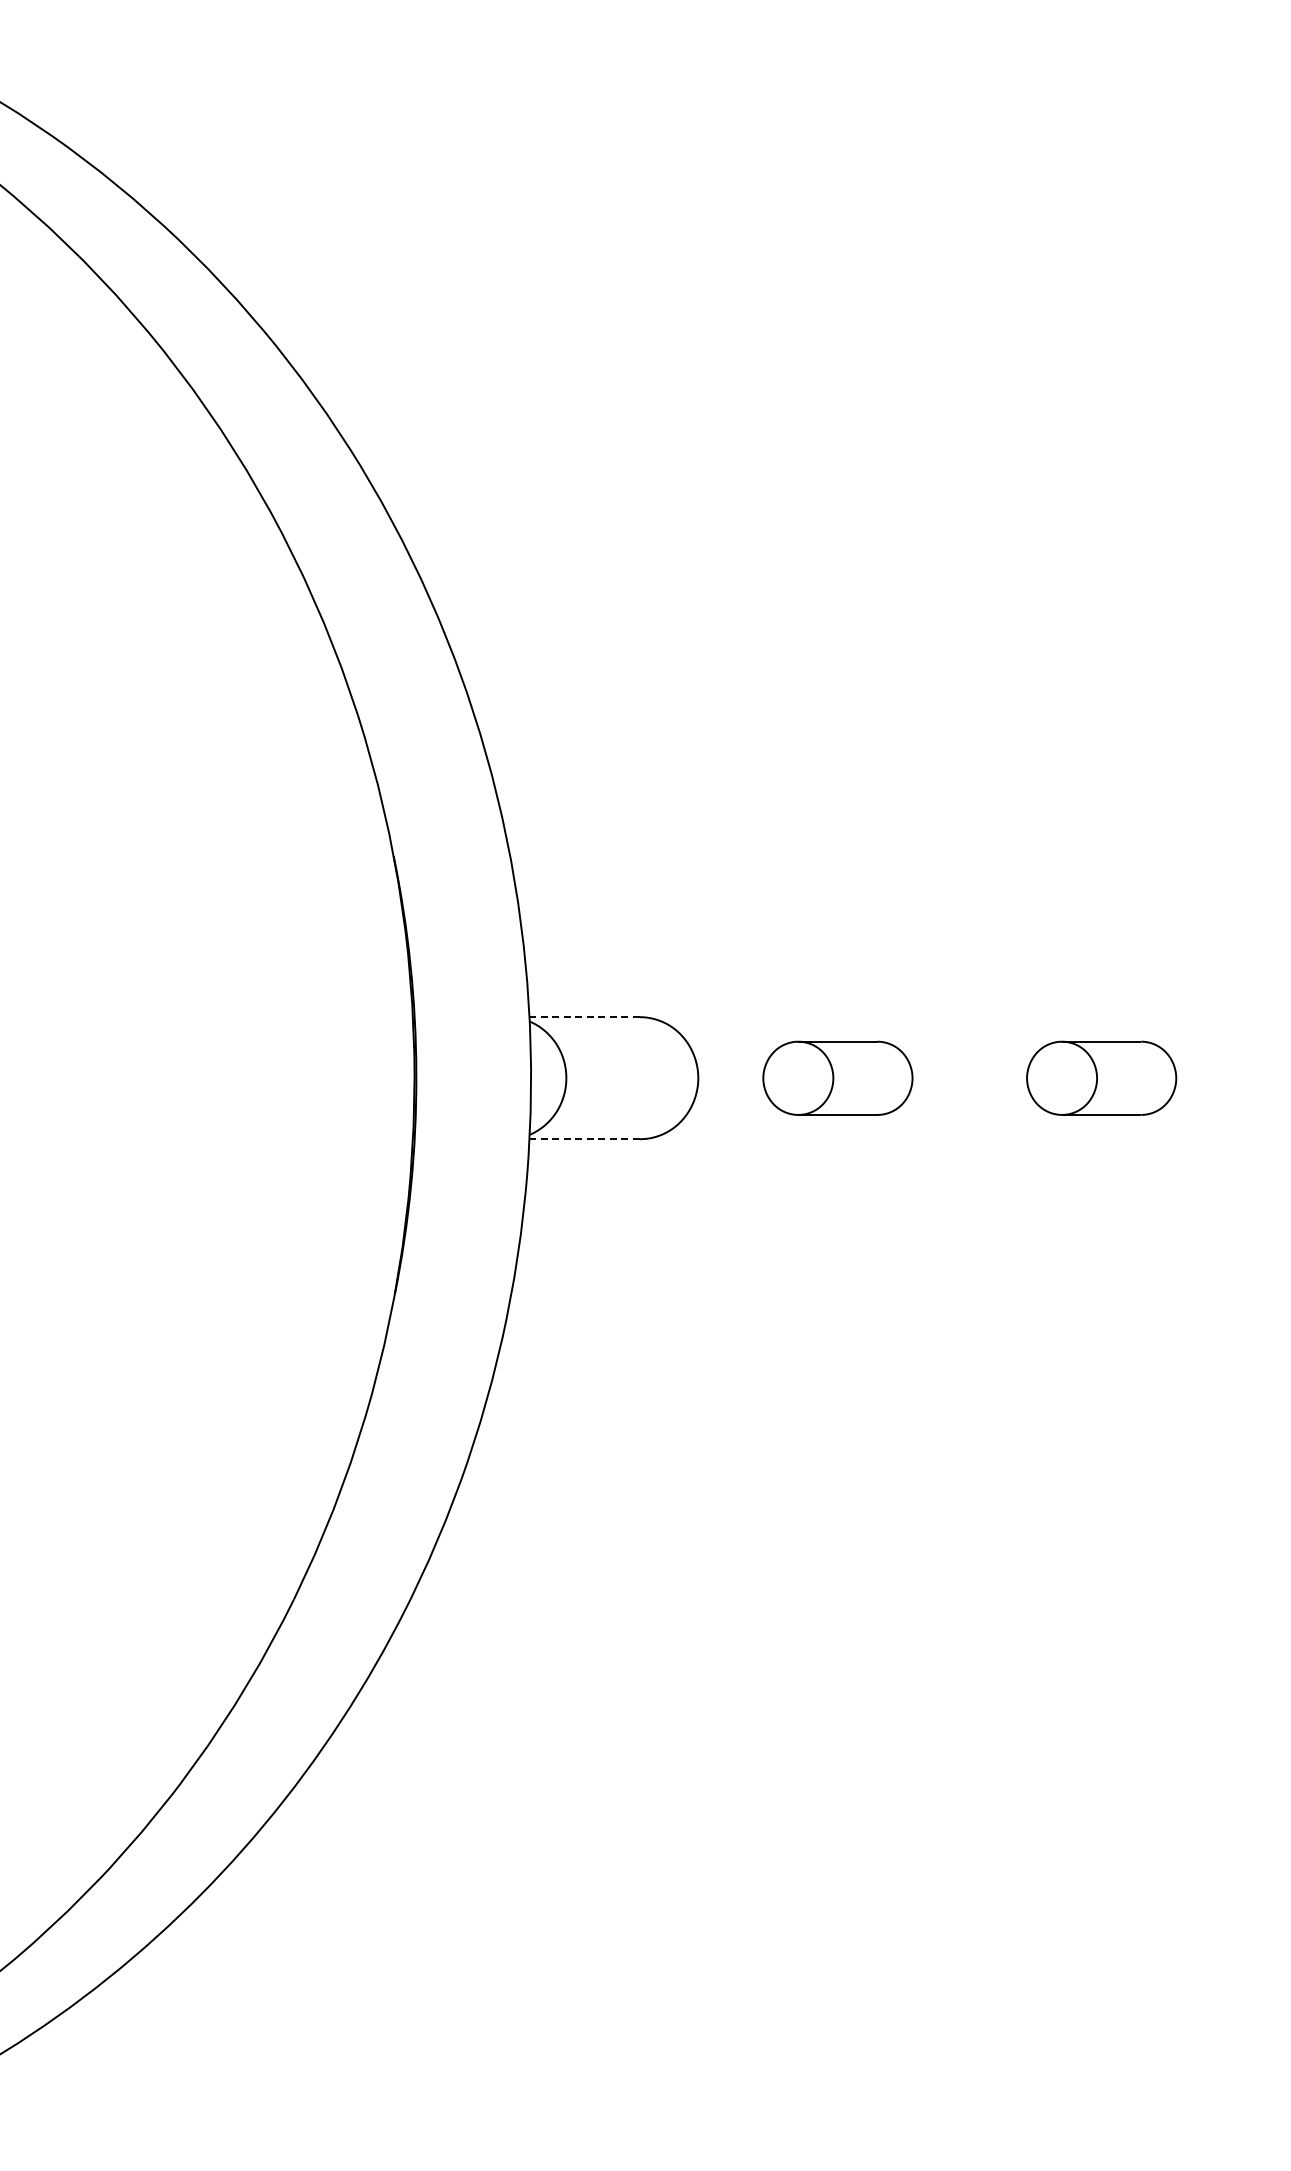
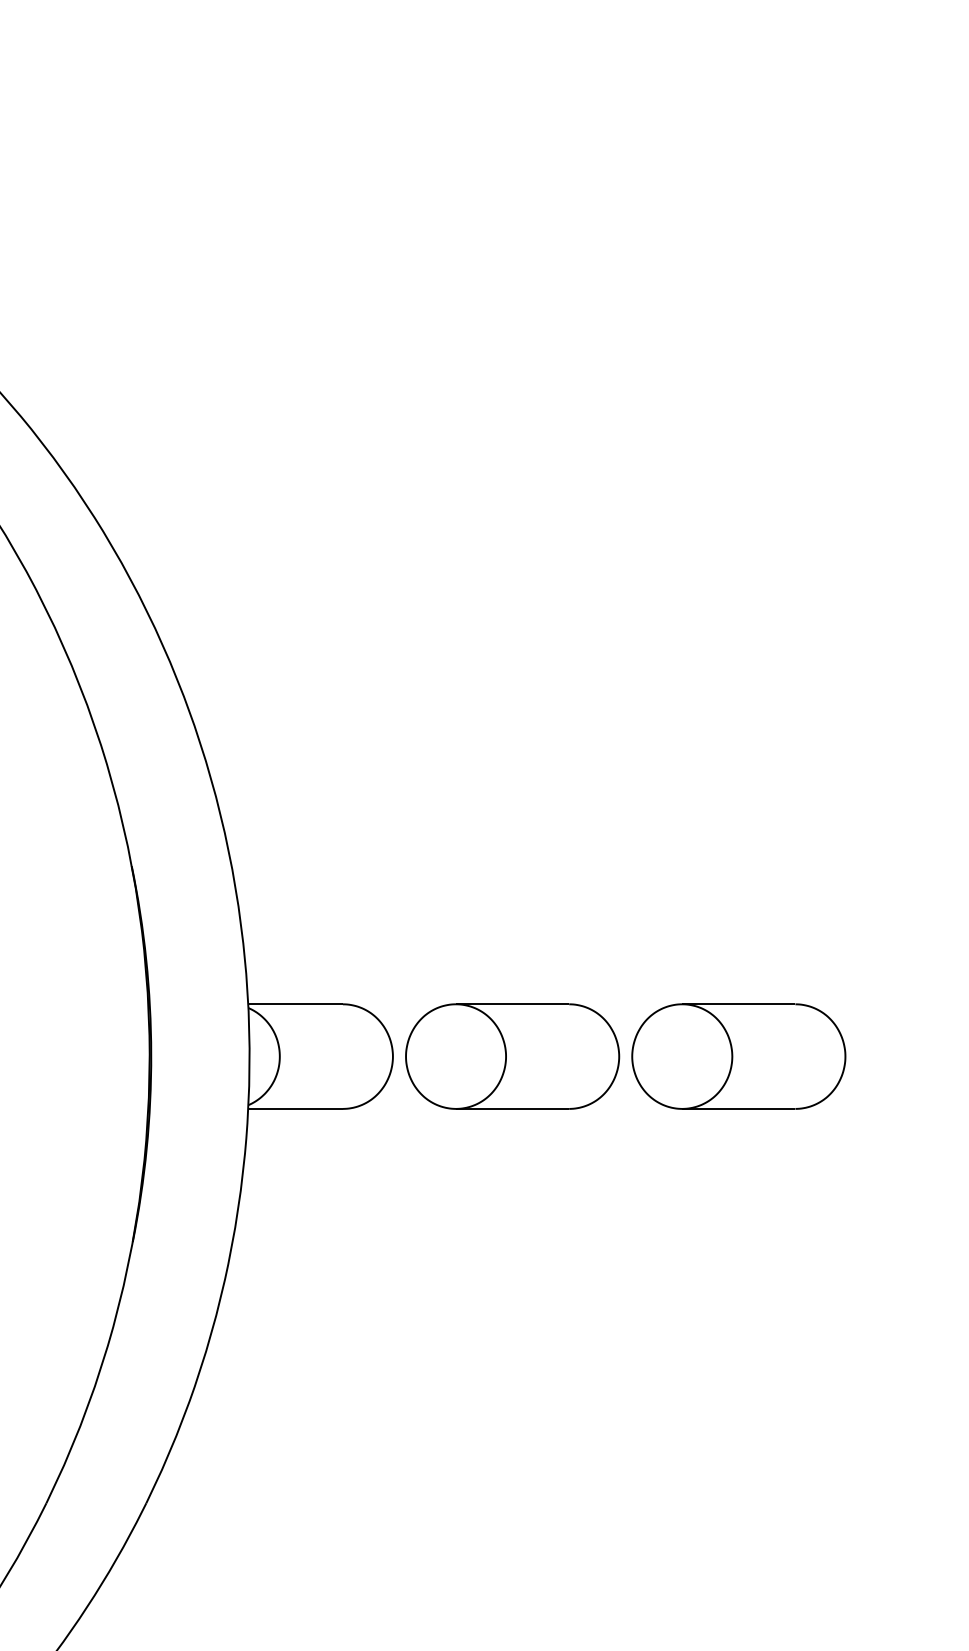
line: (584, 1017) -> (295, 1004), dashed -> solid
part: (837, 1078) -> (512, 1056), size x1.67
part: (1101, 1078) -> (738, 1056), size x1.67
line: (584, 1139) -> (295, 1109), dashed -> solid

